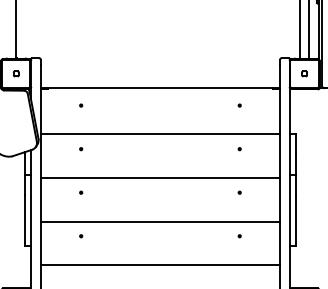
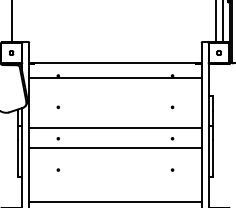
line: (160, 134) -> (115, 77), moved
line: (160, 221) -> (115, 147), moved
line: (160, 264) -> (115, 201), moved

